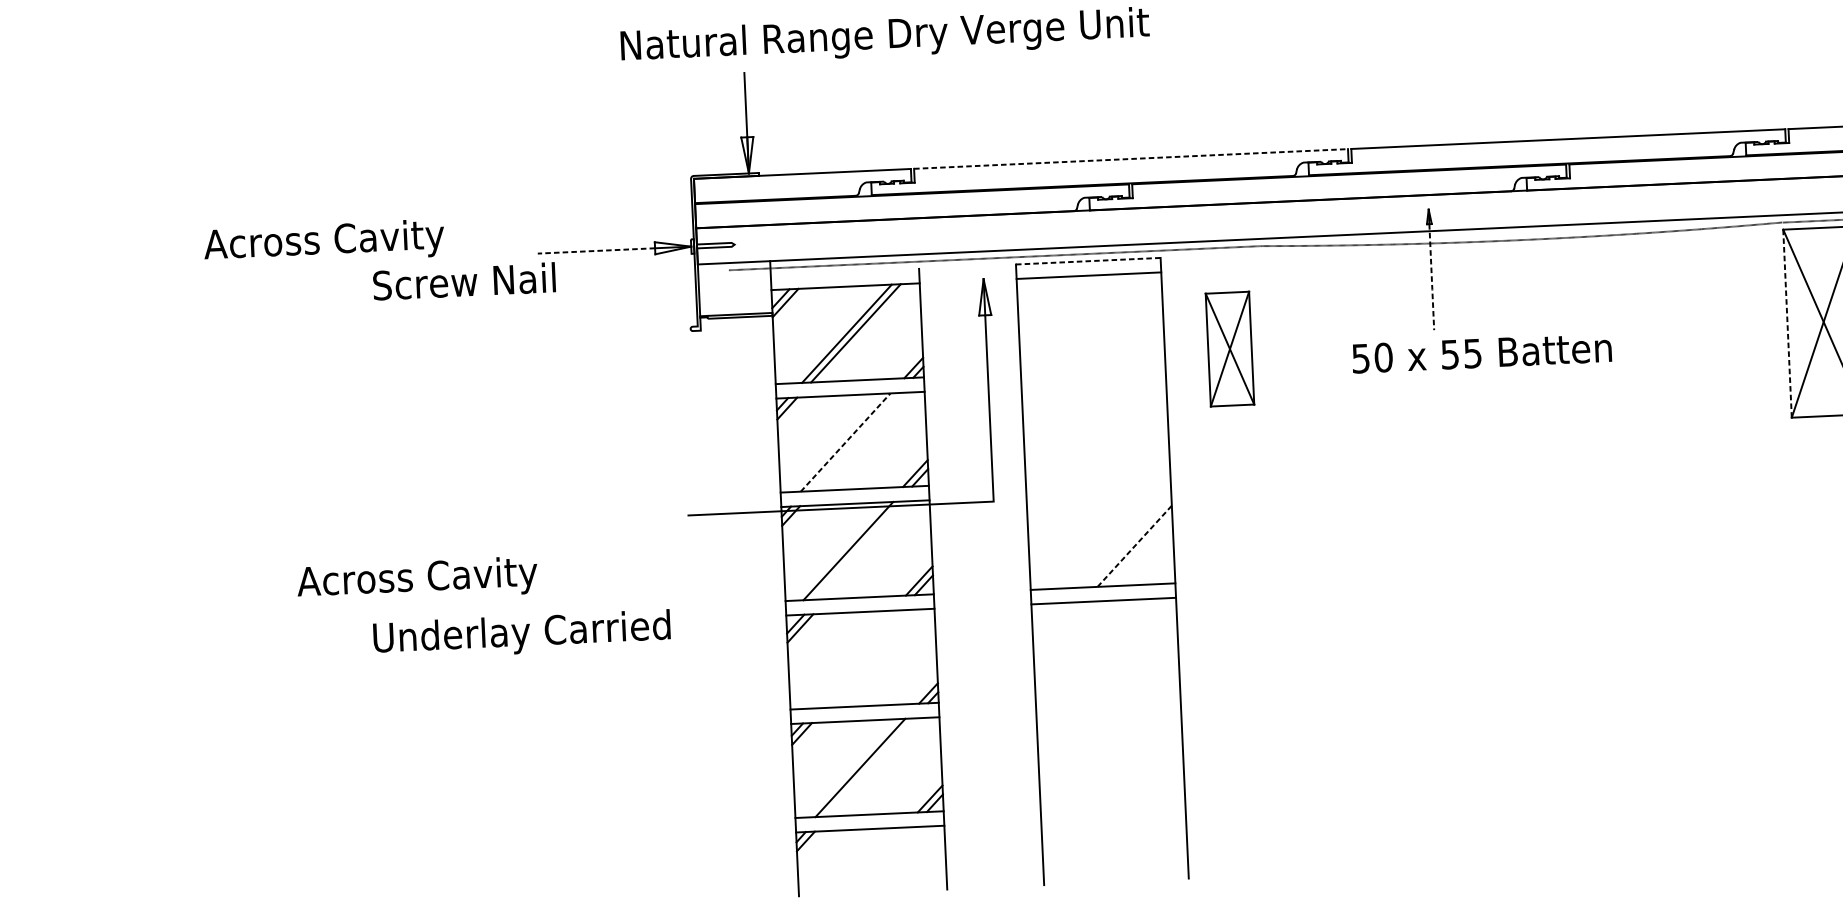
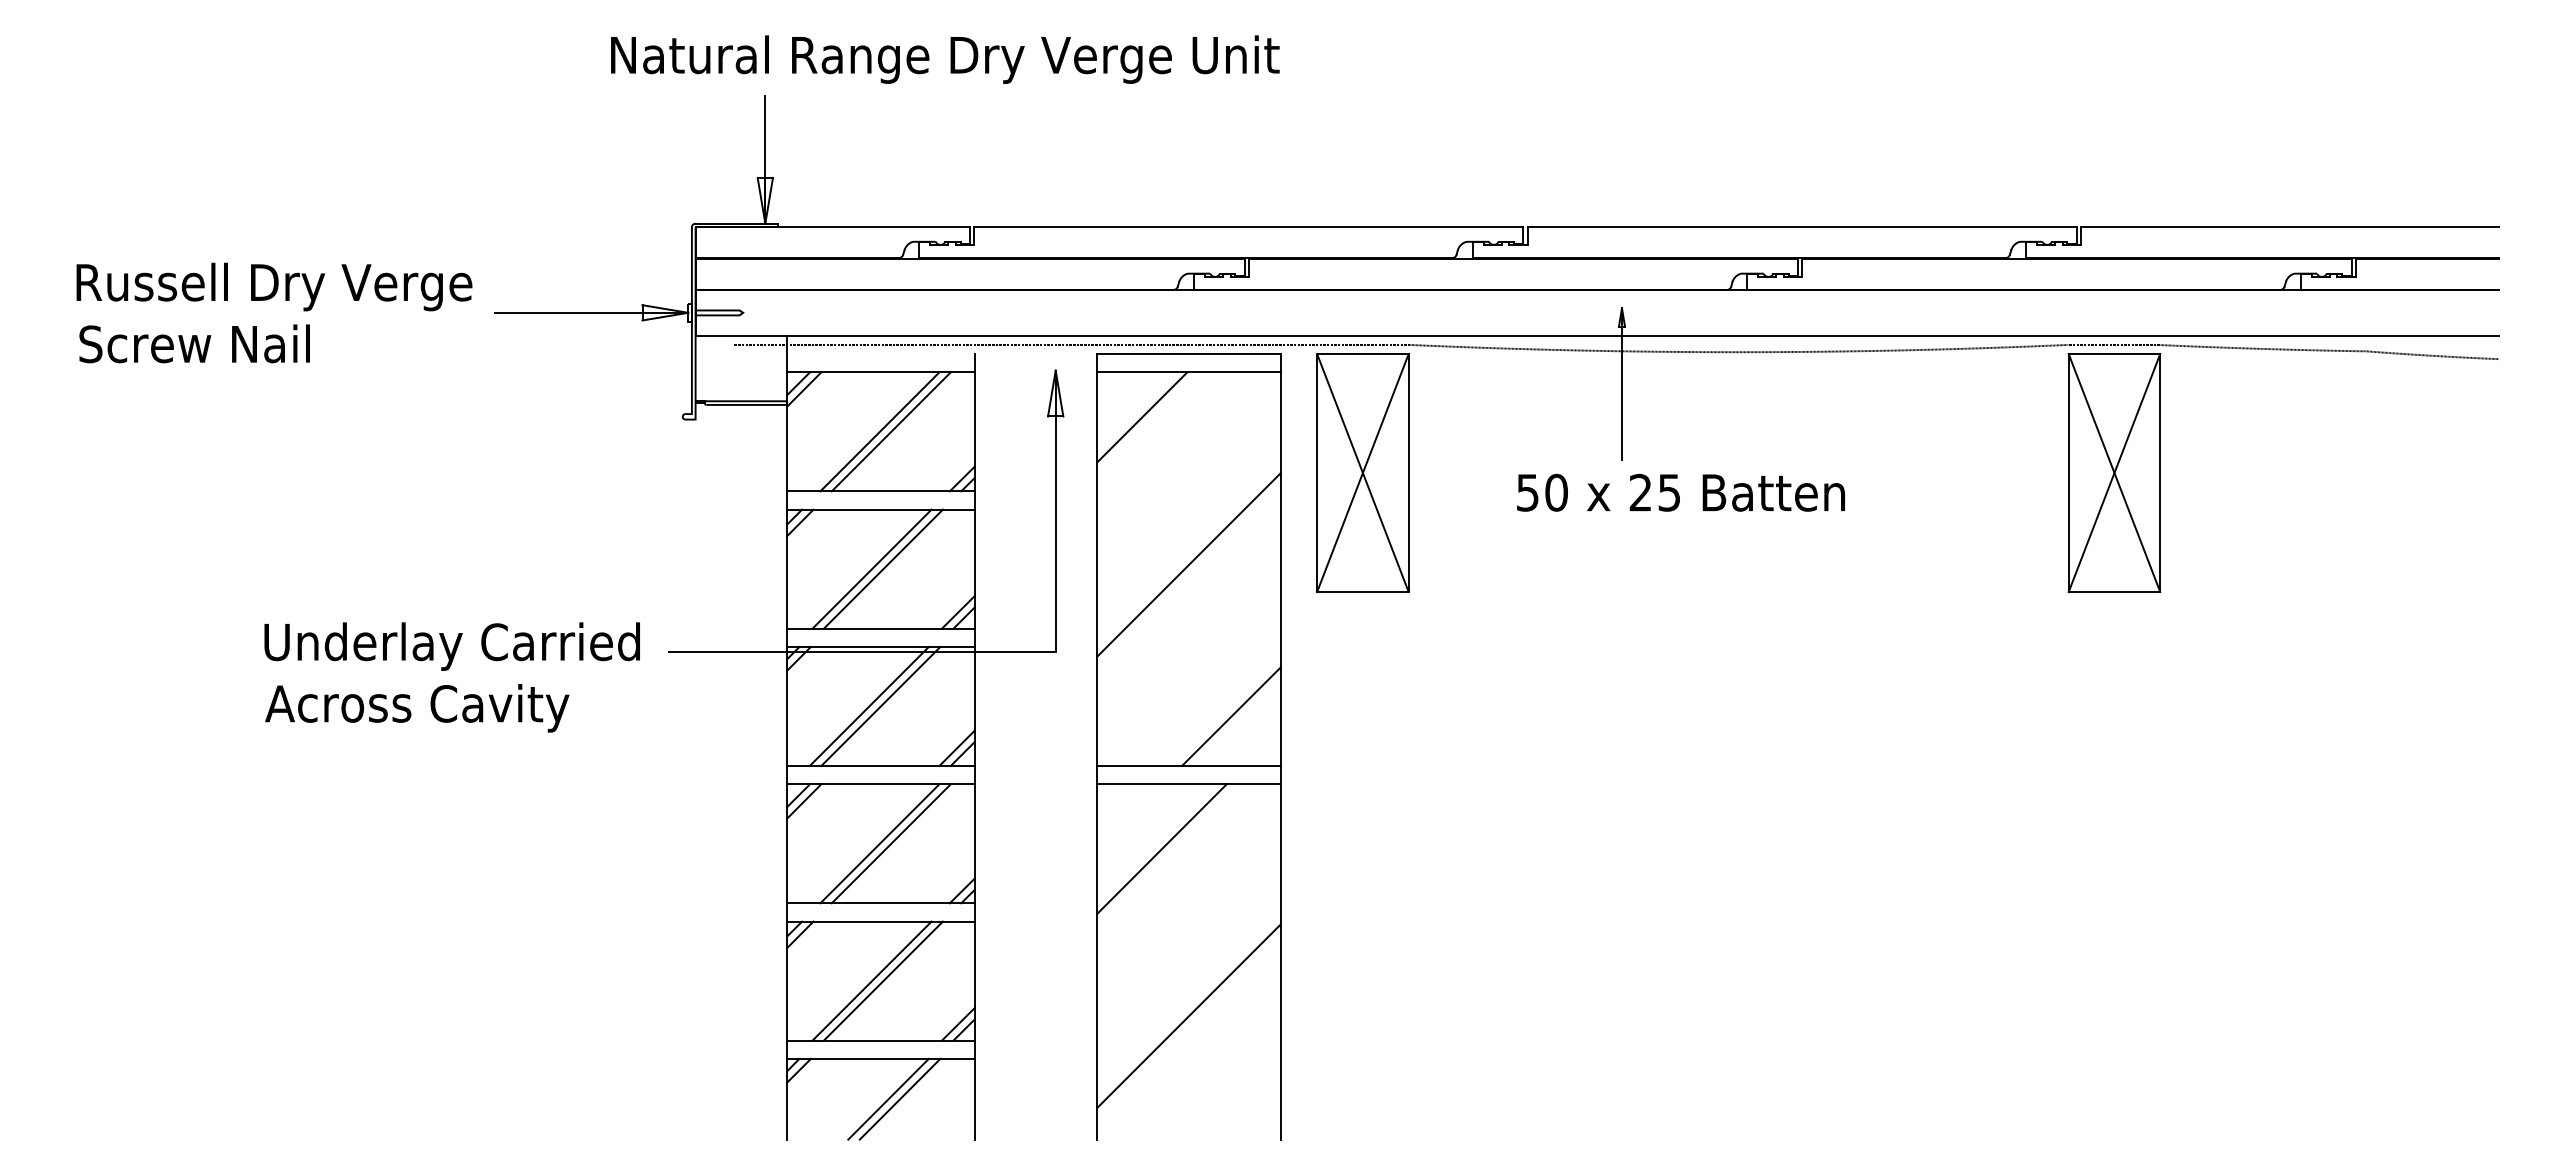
line: (1130, 159) -> (1248, 227), dashed -> solid
text: (361, 240) -> (272, 286), Across Cavity -> Russell Dry Verge
line: (595, 250) -> (567, 312), dashed -> solid
line: (1087, 261) -> (1188, 354), dashed -> solid
line: (1431, 277) -> (1621, 394), dashed -> solid
text: (464, 281) -> (194, 343), moved
line: (1053, 313) -> (1142, 417), added
line: (1787, 324) -> (2068, 473), dashed -> solid
part: (1229, 349) -> (1362, 473), size x1.67
text: (1449, 354) -> (1640, 492), 55 -> 25
line: (1095, 427) -> (1188, 564), added
line: (853, 441) -> (882, 568), added
line: (845, 442) -> (872, 568), dashed -> solid
line: (1134, 546) -> (1231, 716), dashed -> solid
line: (857, 549) -> (880, 705), added
text: (417, 580) -> (417, 708), moved
text: (521, 634) -> (451, 646), moved
line: (1084, 652) -> (1161, 848), added
line: (861, 658) -> (879, 843), added
line: (870, 658) -> (890, 843), added
line: (868, 767) -> (882, 980), added
line: (1111, 783) -> (1188, 1015), added
line: (886, 859) -> (899, 1098), added
line: (877, 860) -> (888, 1098), added

